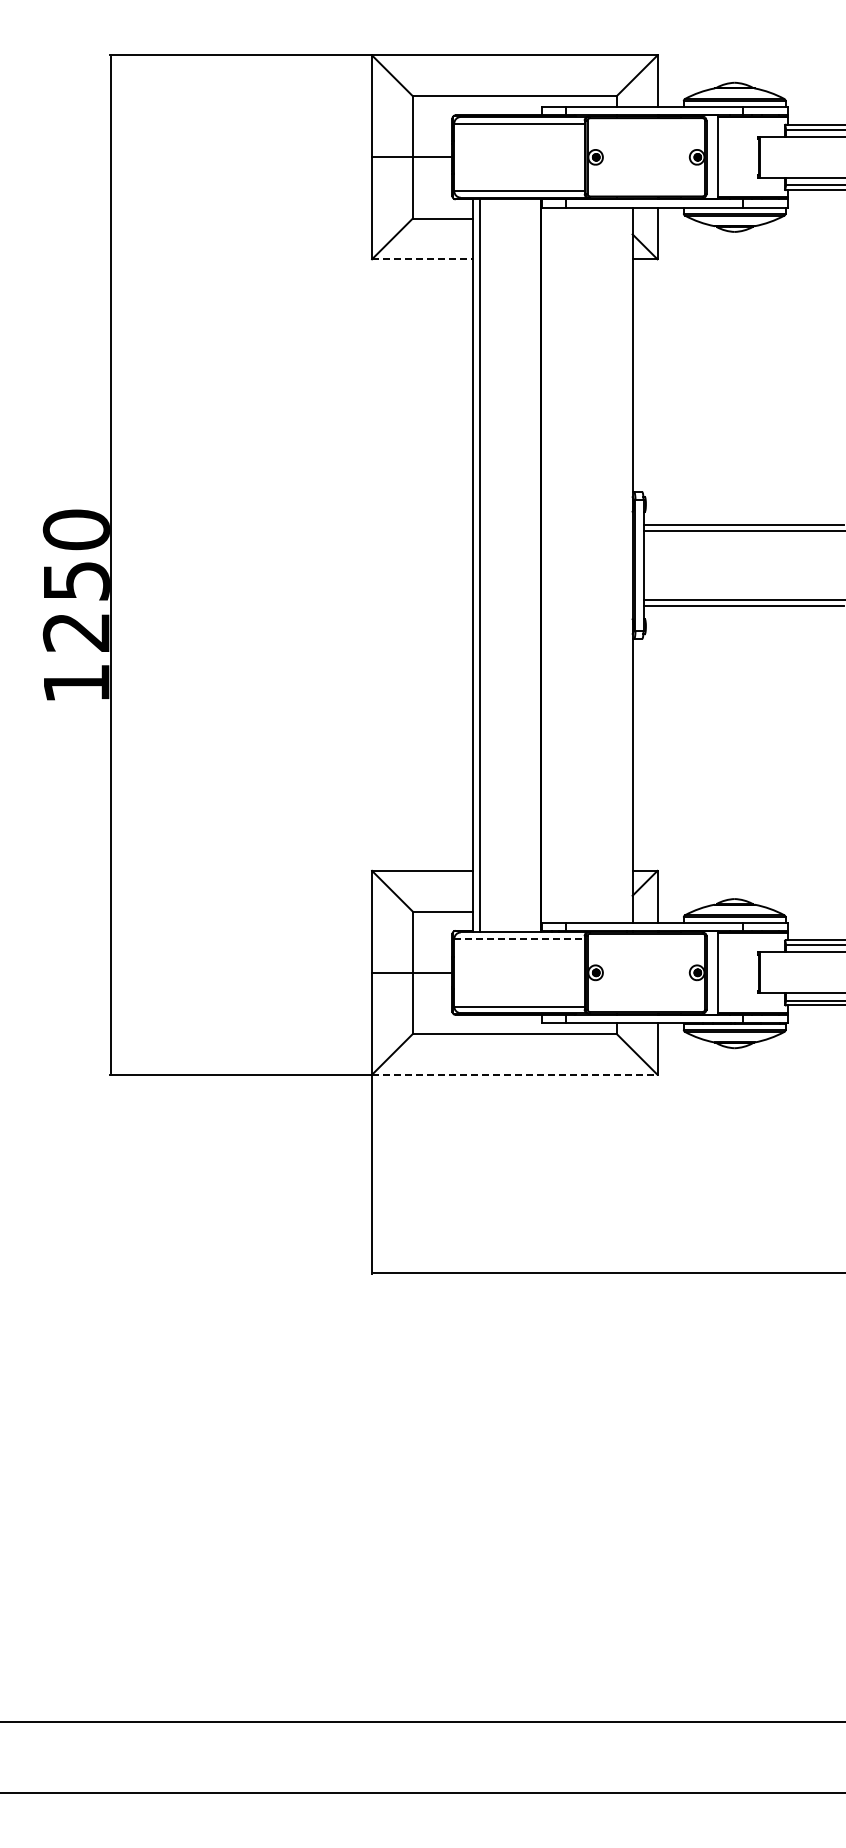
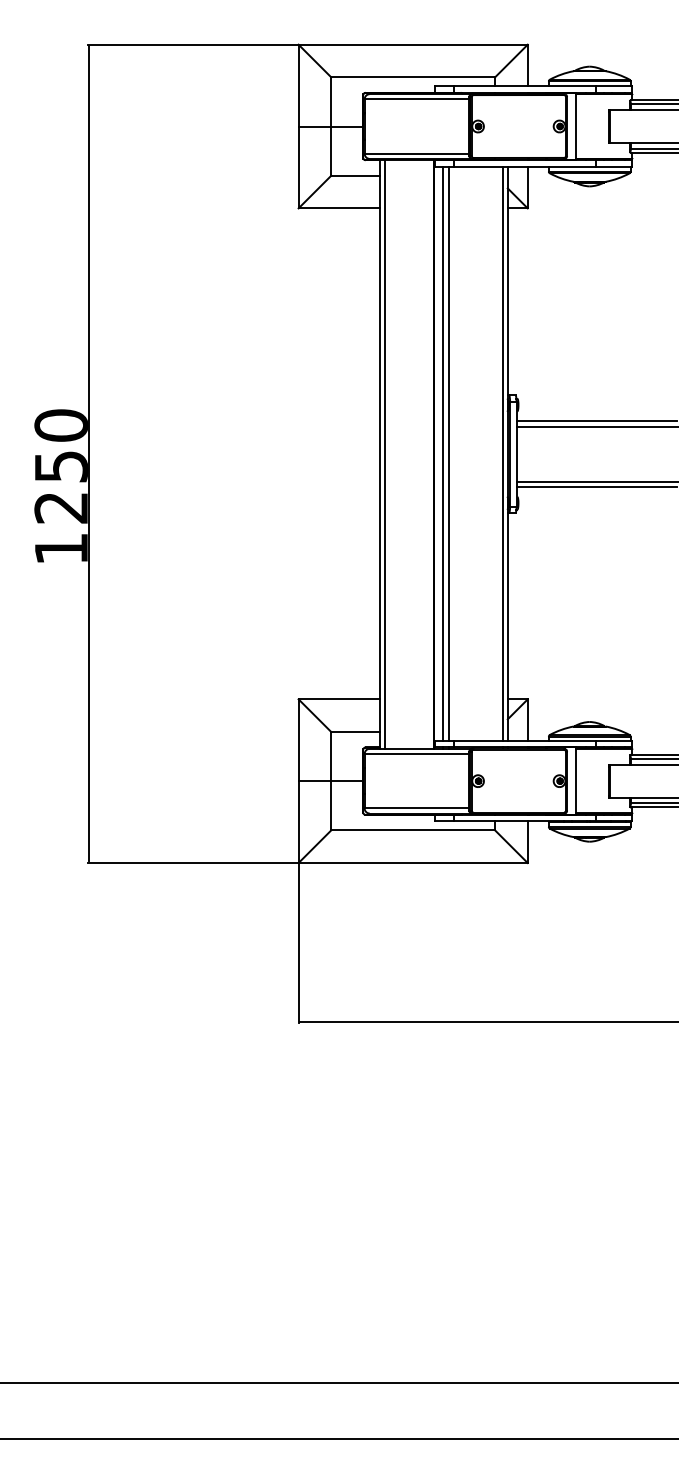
line: (422, 259) -> (339, 208), dashed -> solid
line: (552, 564) -> (443, 453), added
line: (559, 564) -> (449, 453), added
line: (627, 564) -> (503, 453), added
line: (519, 938) -> (416, 753), dashed -> solid
line: (514, 1074) -> (412, 862), dashed -> solid

